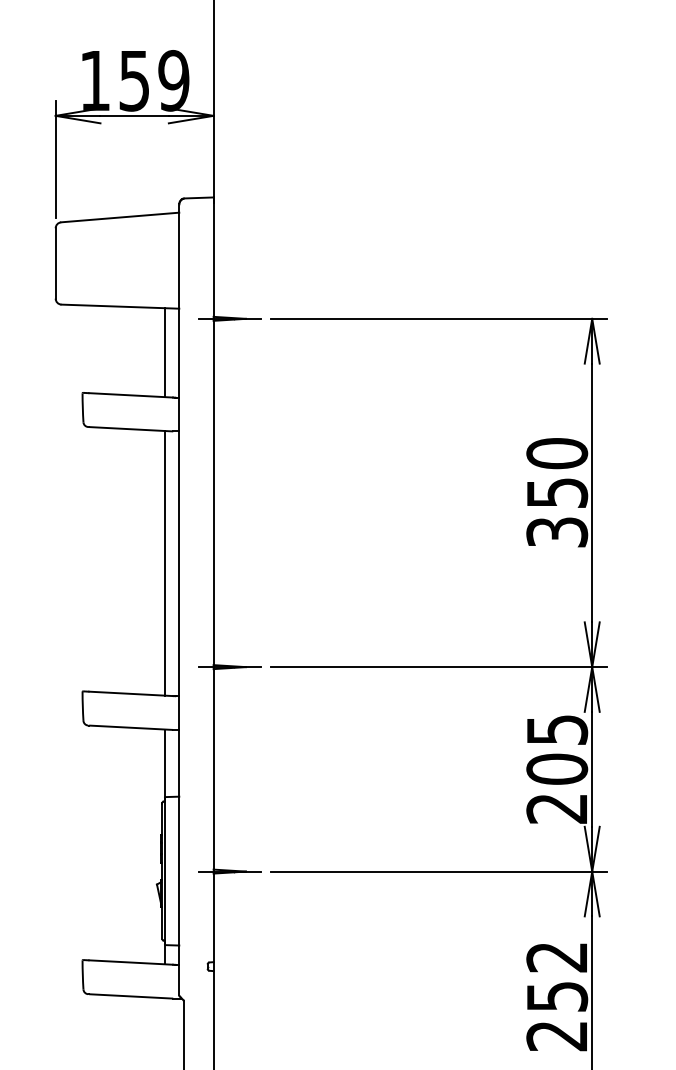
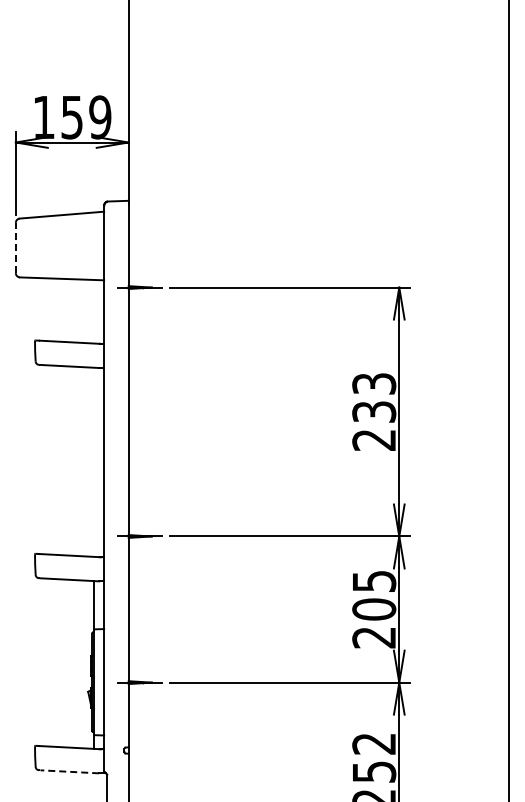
line: (55, 262) -> (15, 247), solid -> dashed
line: (164, 352) -> (93, 311), removed
text: (557, 492) -> (374, 411), 350 -> 233
line: (164, 562) -> (93, 461), removed
line: (130, 995) -> (69, 771), solid -> dashed

